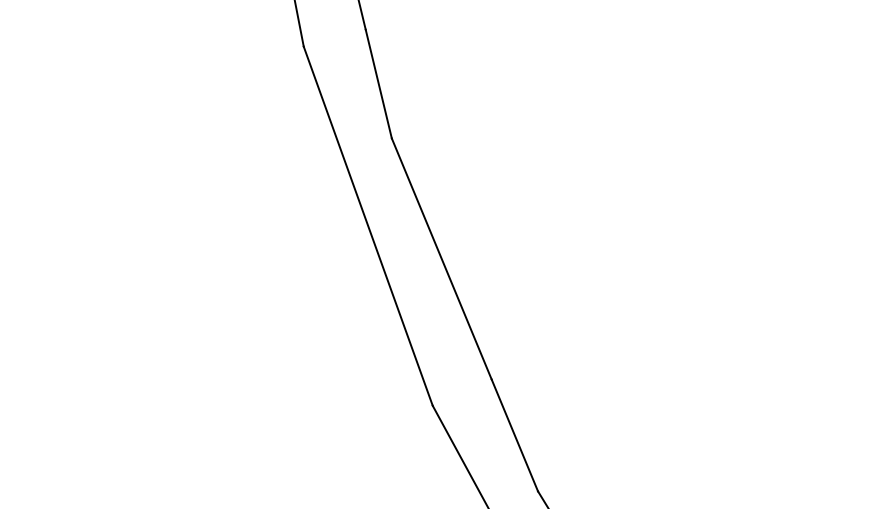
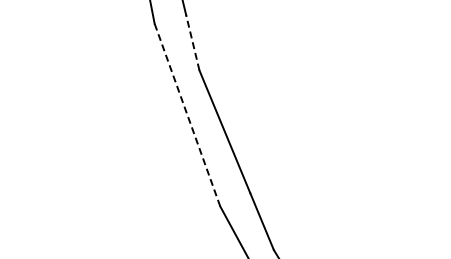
line: (378, 83) -> (192, 42), solid -> dashed
line: (368, 225) -> (187, 114), solid -> dashed

